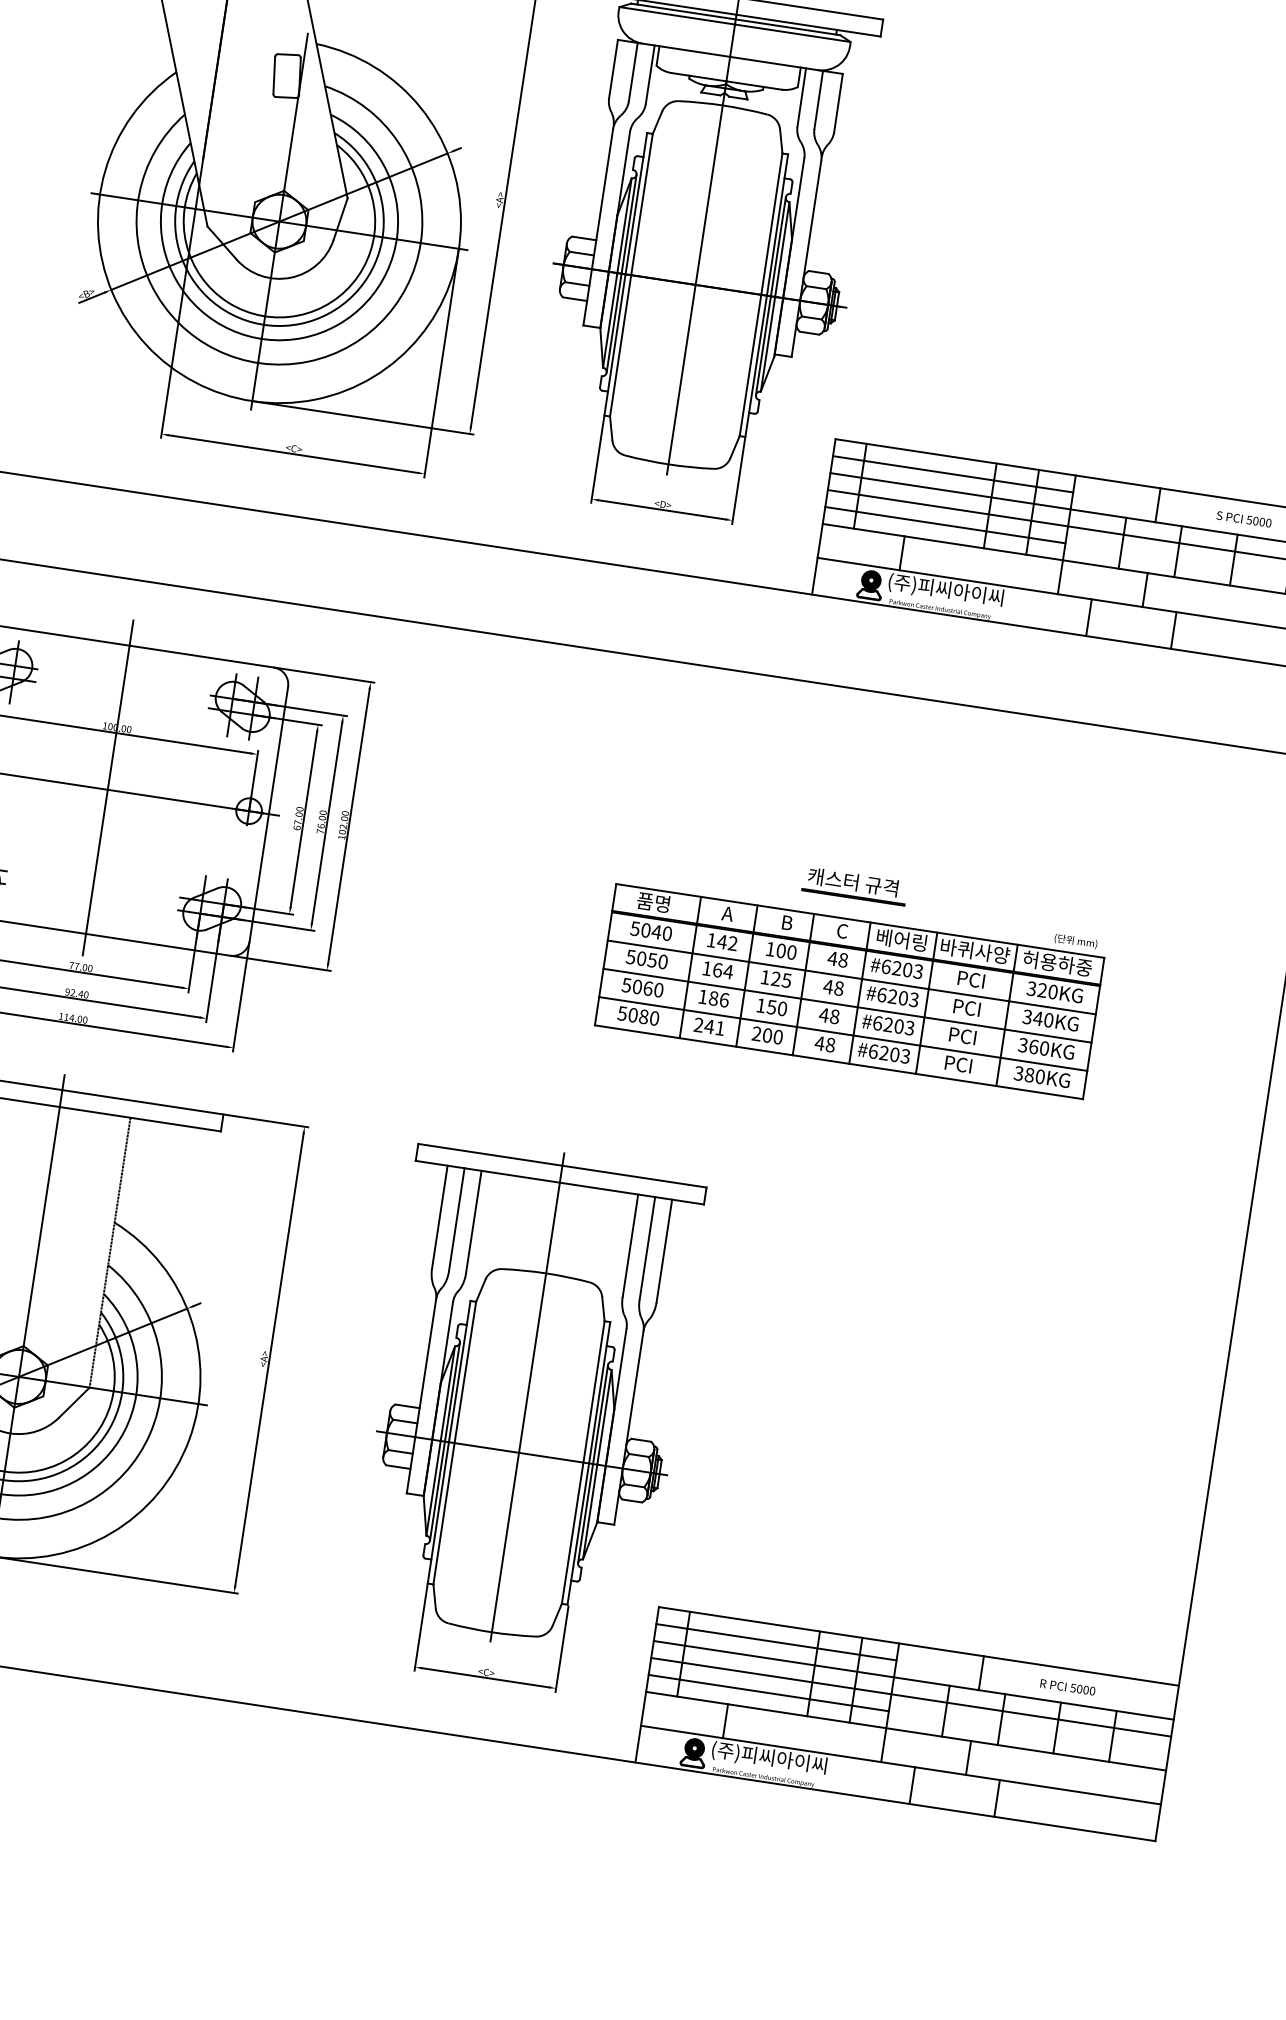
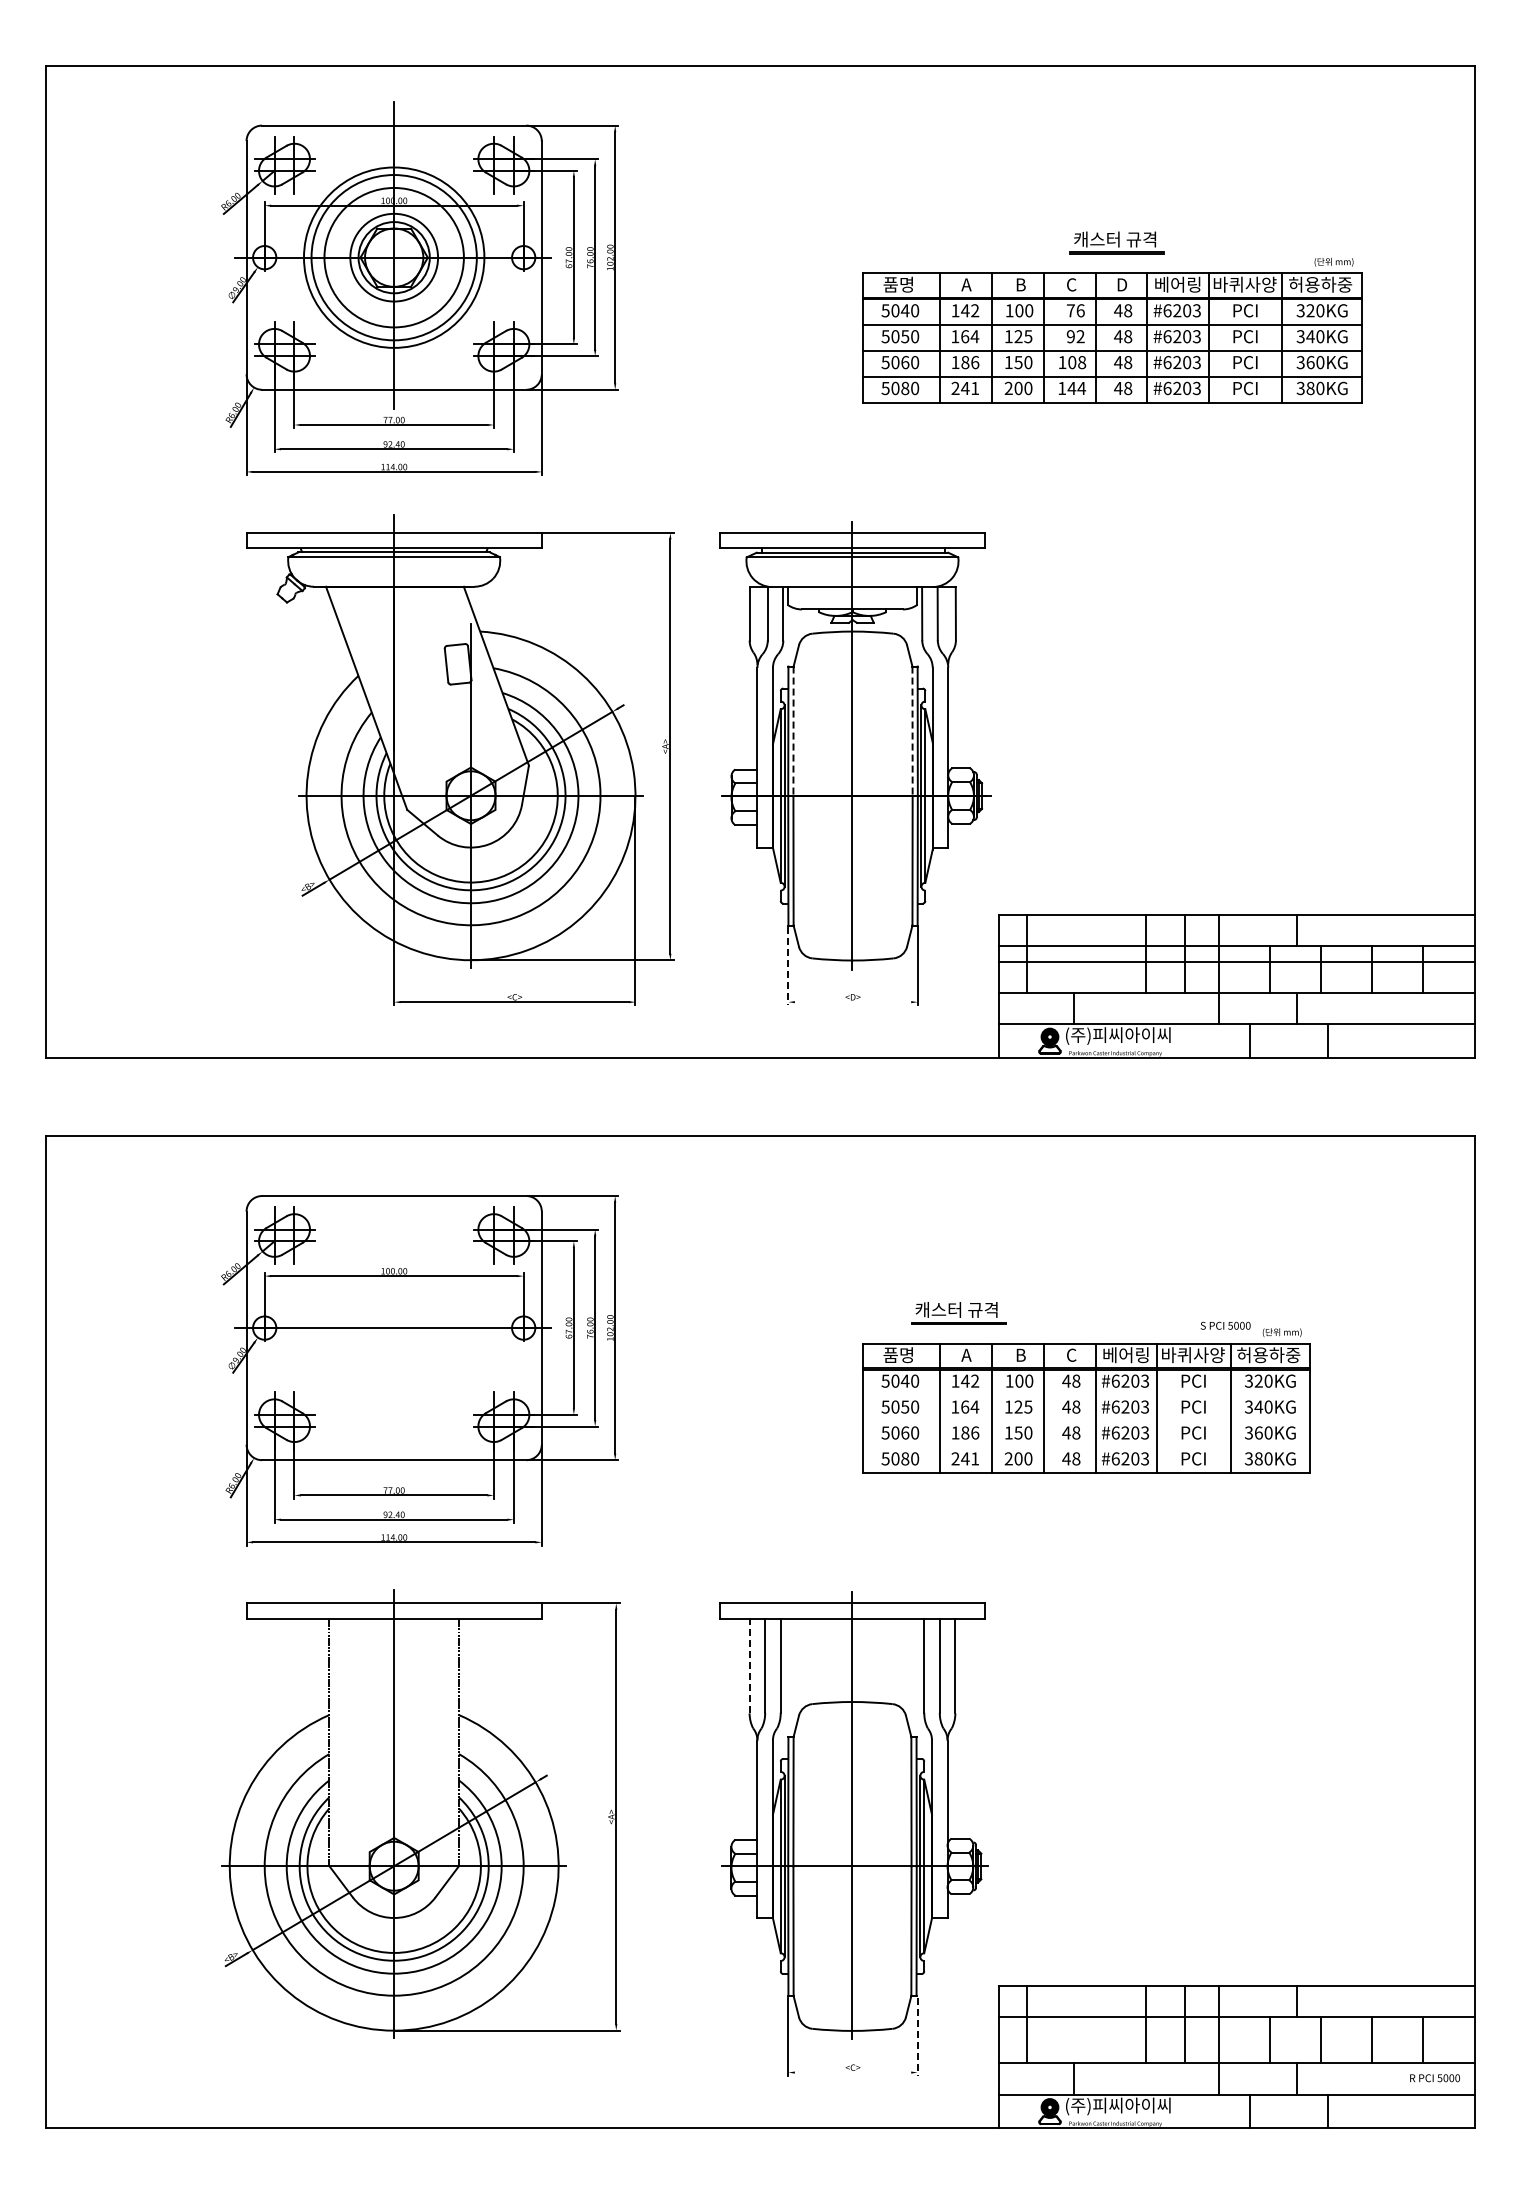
line: (641, 204) -> (793, 731), solid -> dashed
line: (771, 224) -> (912, 731), solid -> dashed
line: (597, 460) -> (788, 966), solid -> dashed
line: (952, 473) -> (1108, 930), removed
line: (661, 510) -> (852, 1002), removed
text: (1243, 519) -> (1225, 1325), moved
line: (945, 525) -> (1108, 977), removed
line: (108, 787) -> (394, 1325), removed
part: (854, 886) -> (958, 1313), moved
line: (850, 977) -> (1085, 1395), removed
line: (846, 1005) -> (1085, 1421), removed
line: (842, 1034) -> (1085, 1447), removed
line: (439, 1216) -> (749, 1665), solid -> dashed
line: (776, 1642) -> (1108, 2001), removed
line: (561, 1650) -> (917, 2037), solid -> dashed
line: (485, 1677) -> (852, 2072), removed
text: (1067, 1687) -> (1434, 2078), moved
line: (768, 1692) -> (1108, 2047), removed
line: (910, 1697) -> (1236, 2032), removed

